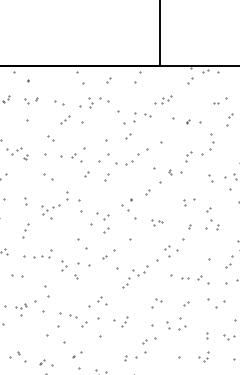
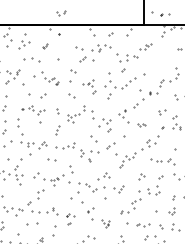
part: (32, 101) -> (61, 13), moved
part: (186, 120) -> (160, 13), moved
part: (75, 162) -> (89, 86), size x0.7

